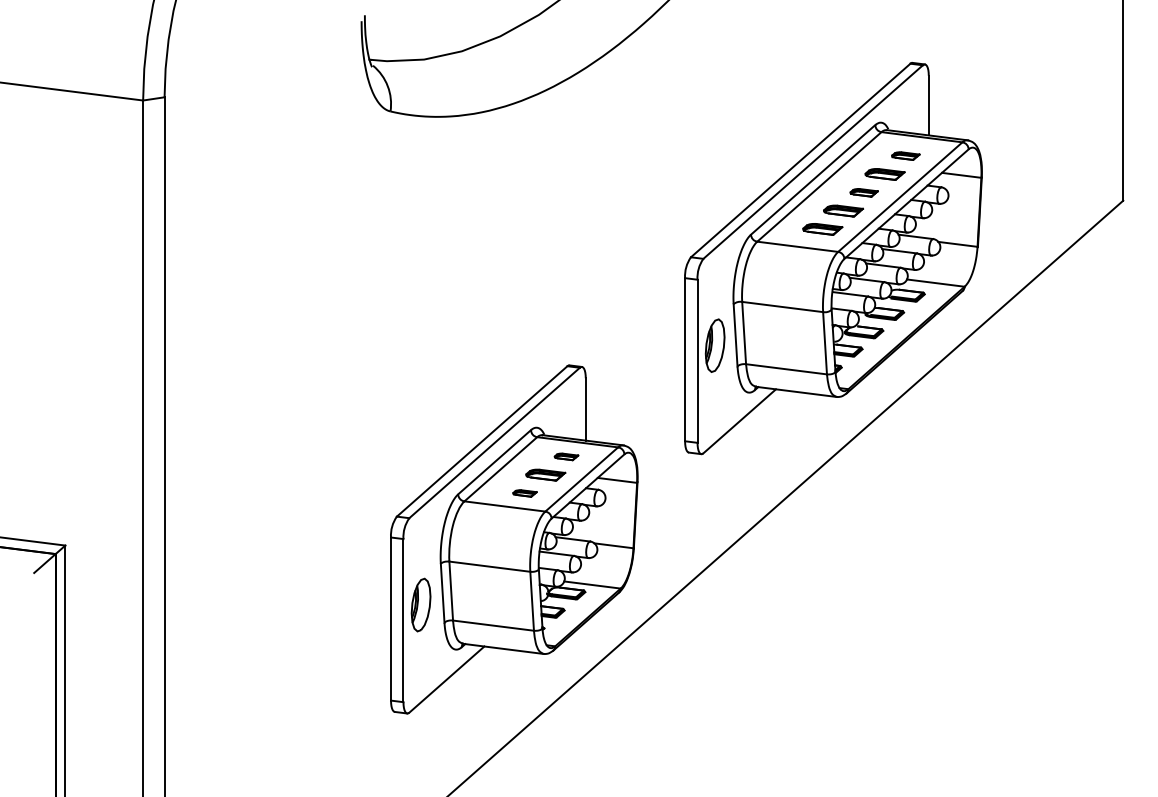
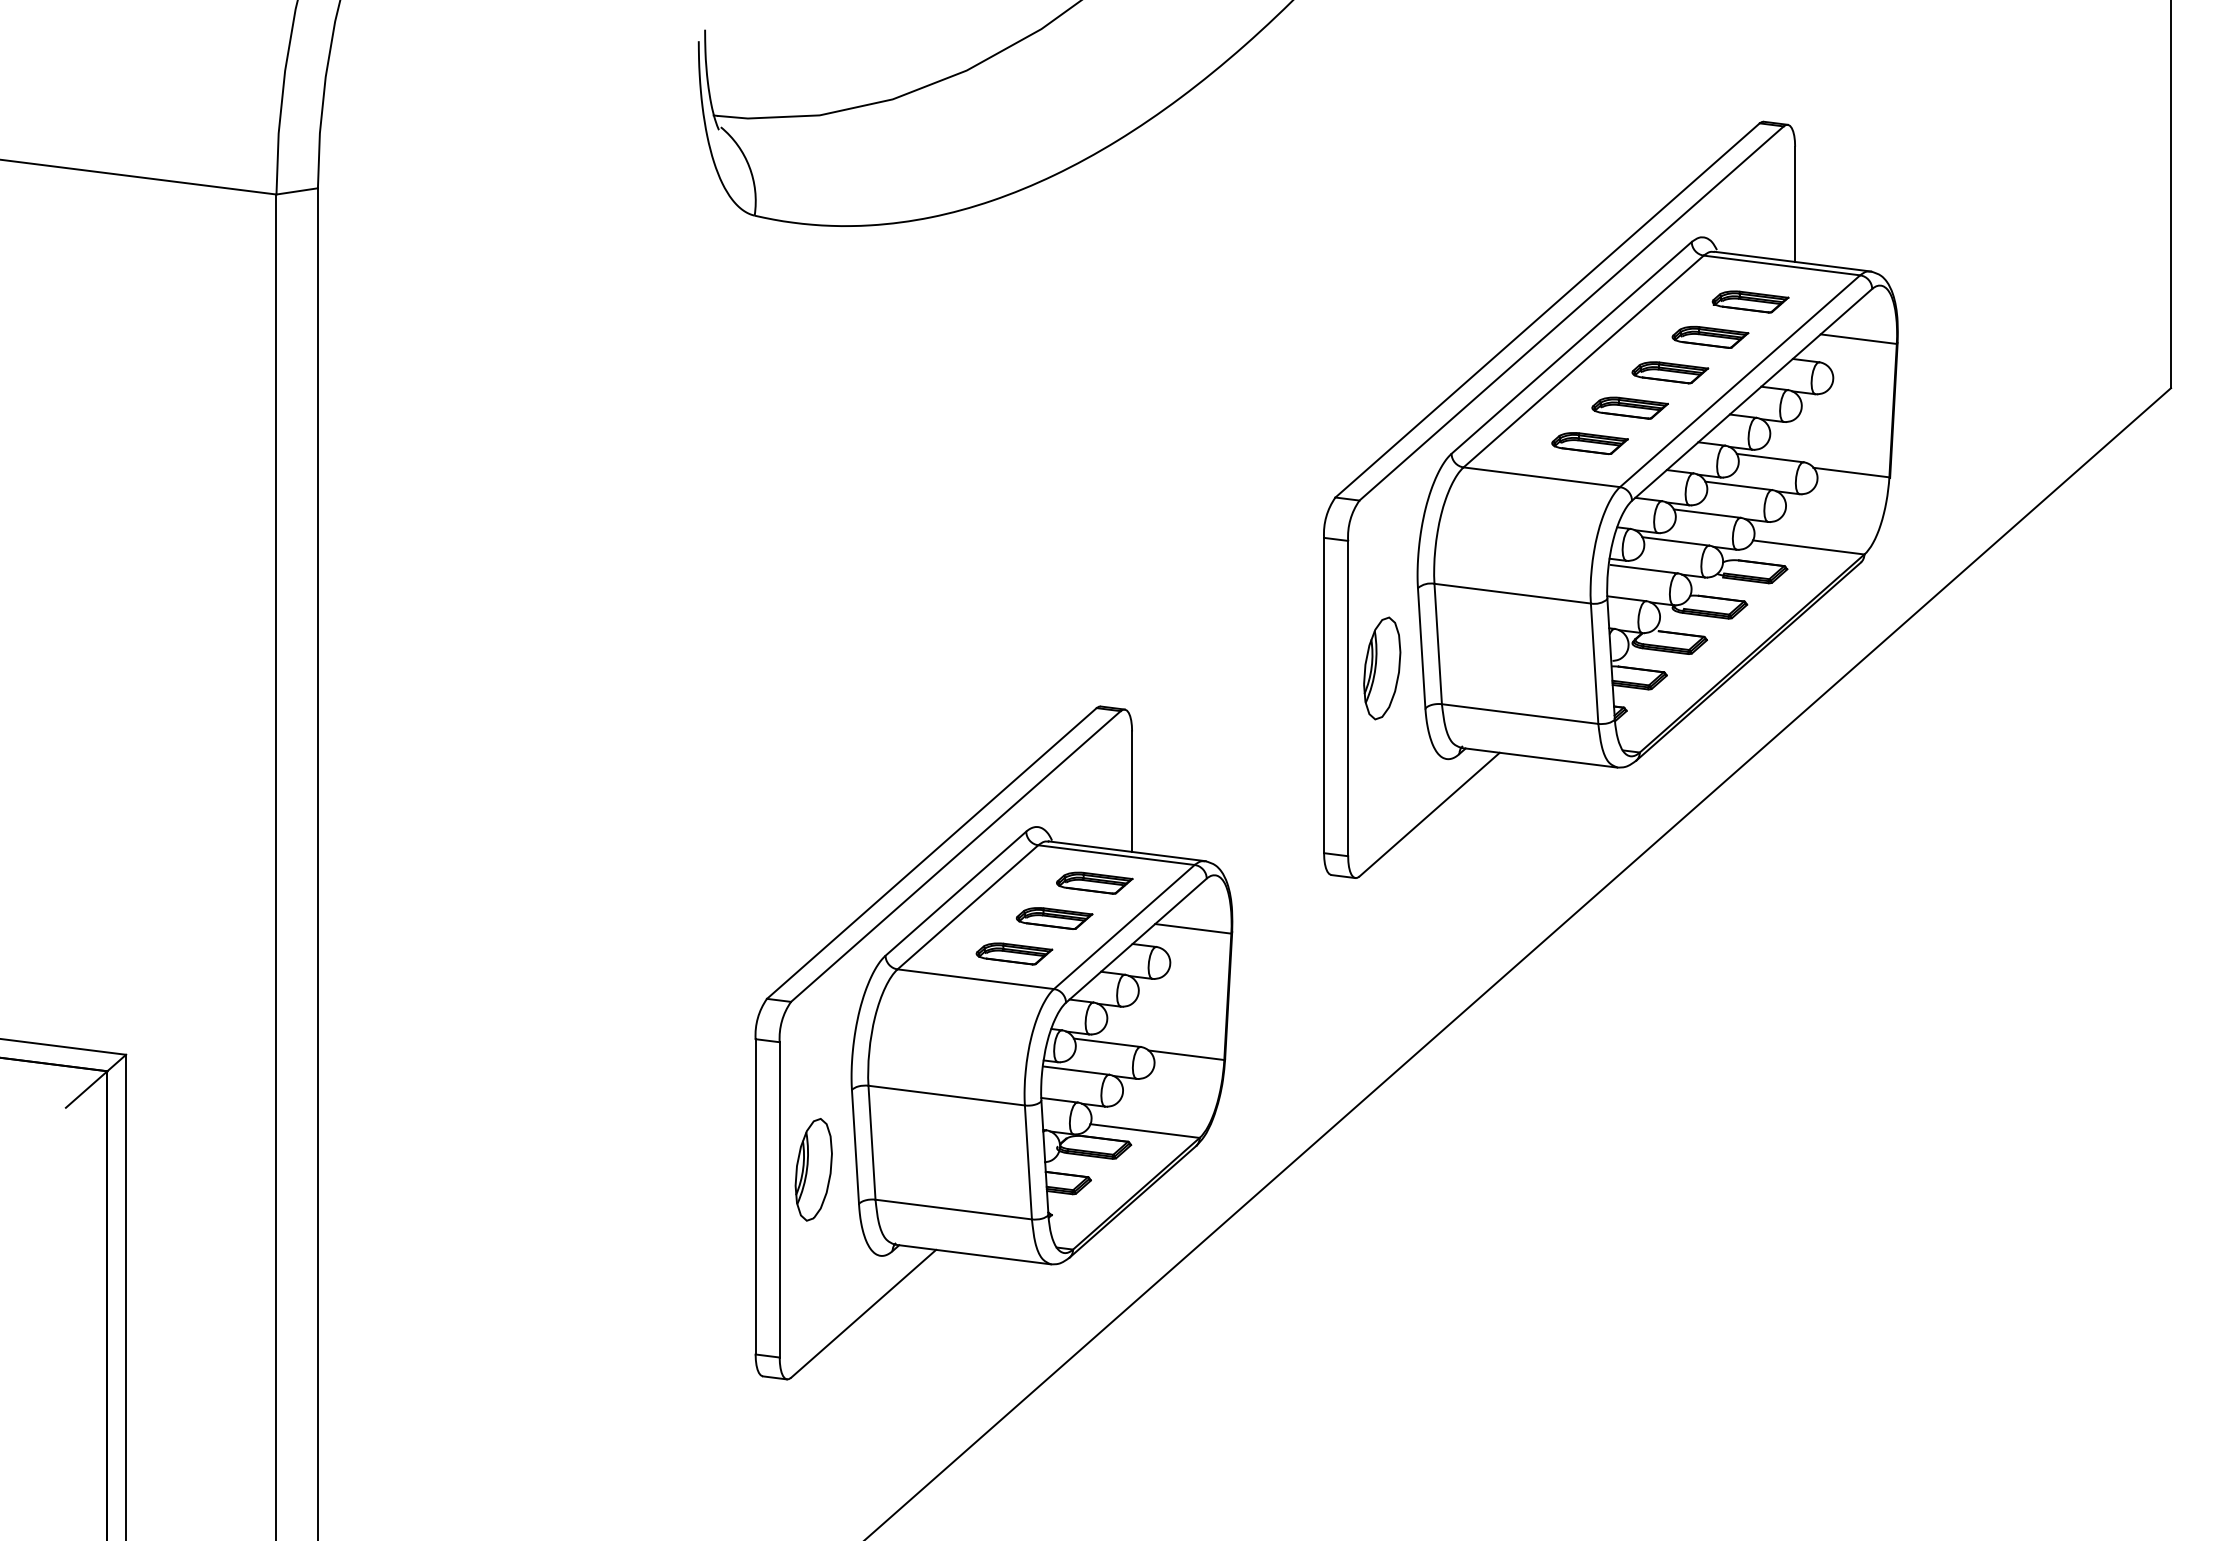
part: (905, 155) -> (1750, 300), size x1.43
part: (863, 192) -> (1668, 372), size x1.43
part: (566, 456) -> (1094, 882), size x1.67
part: (524, 493) -> (1013, 954), size x1.67

